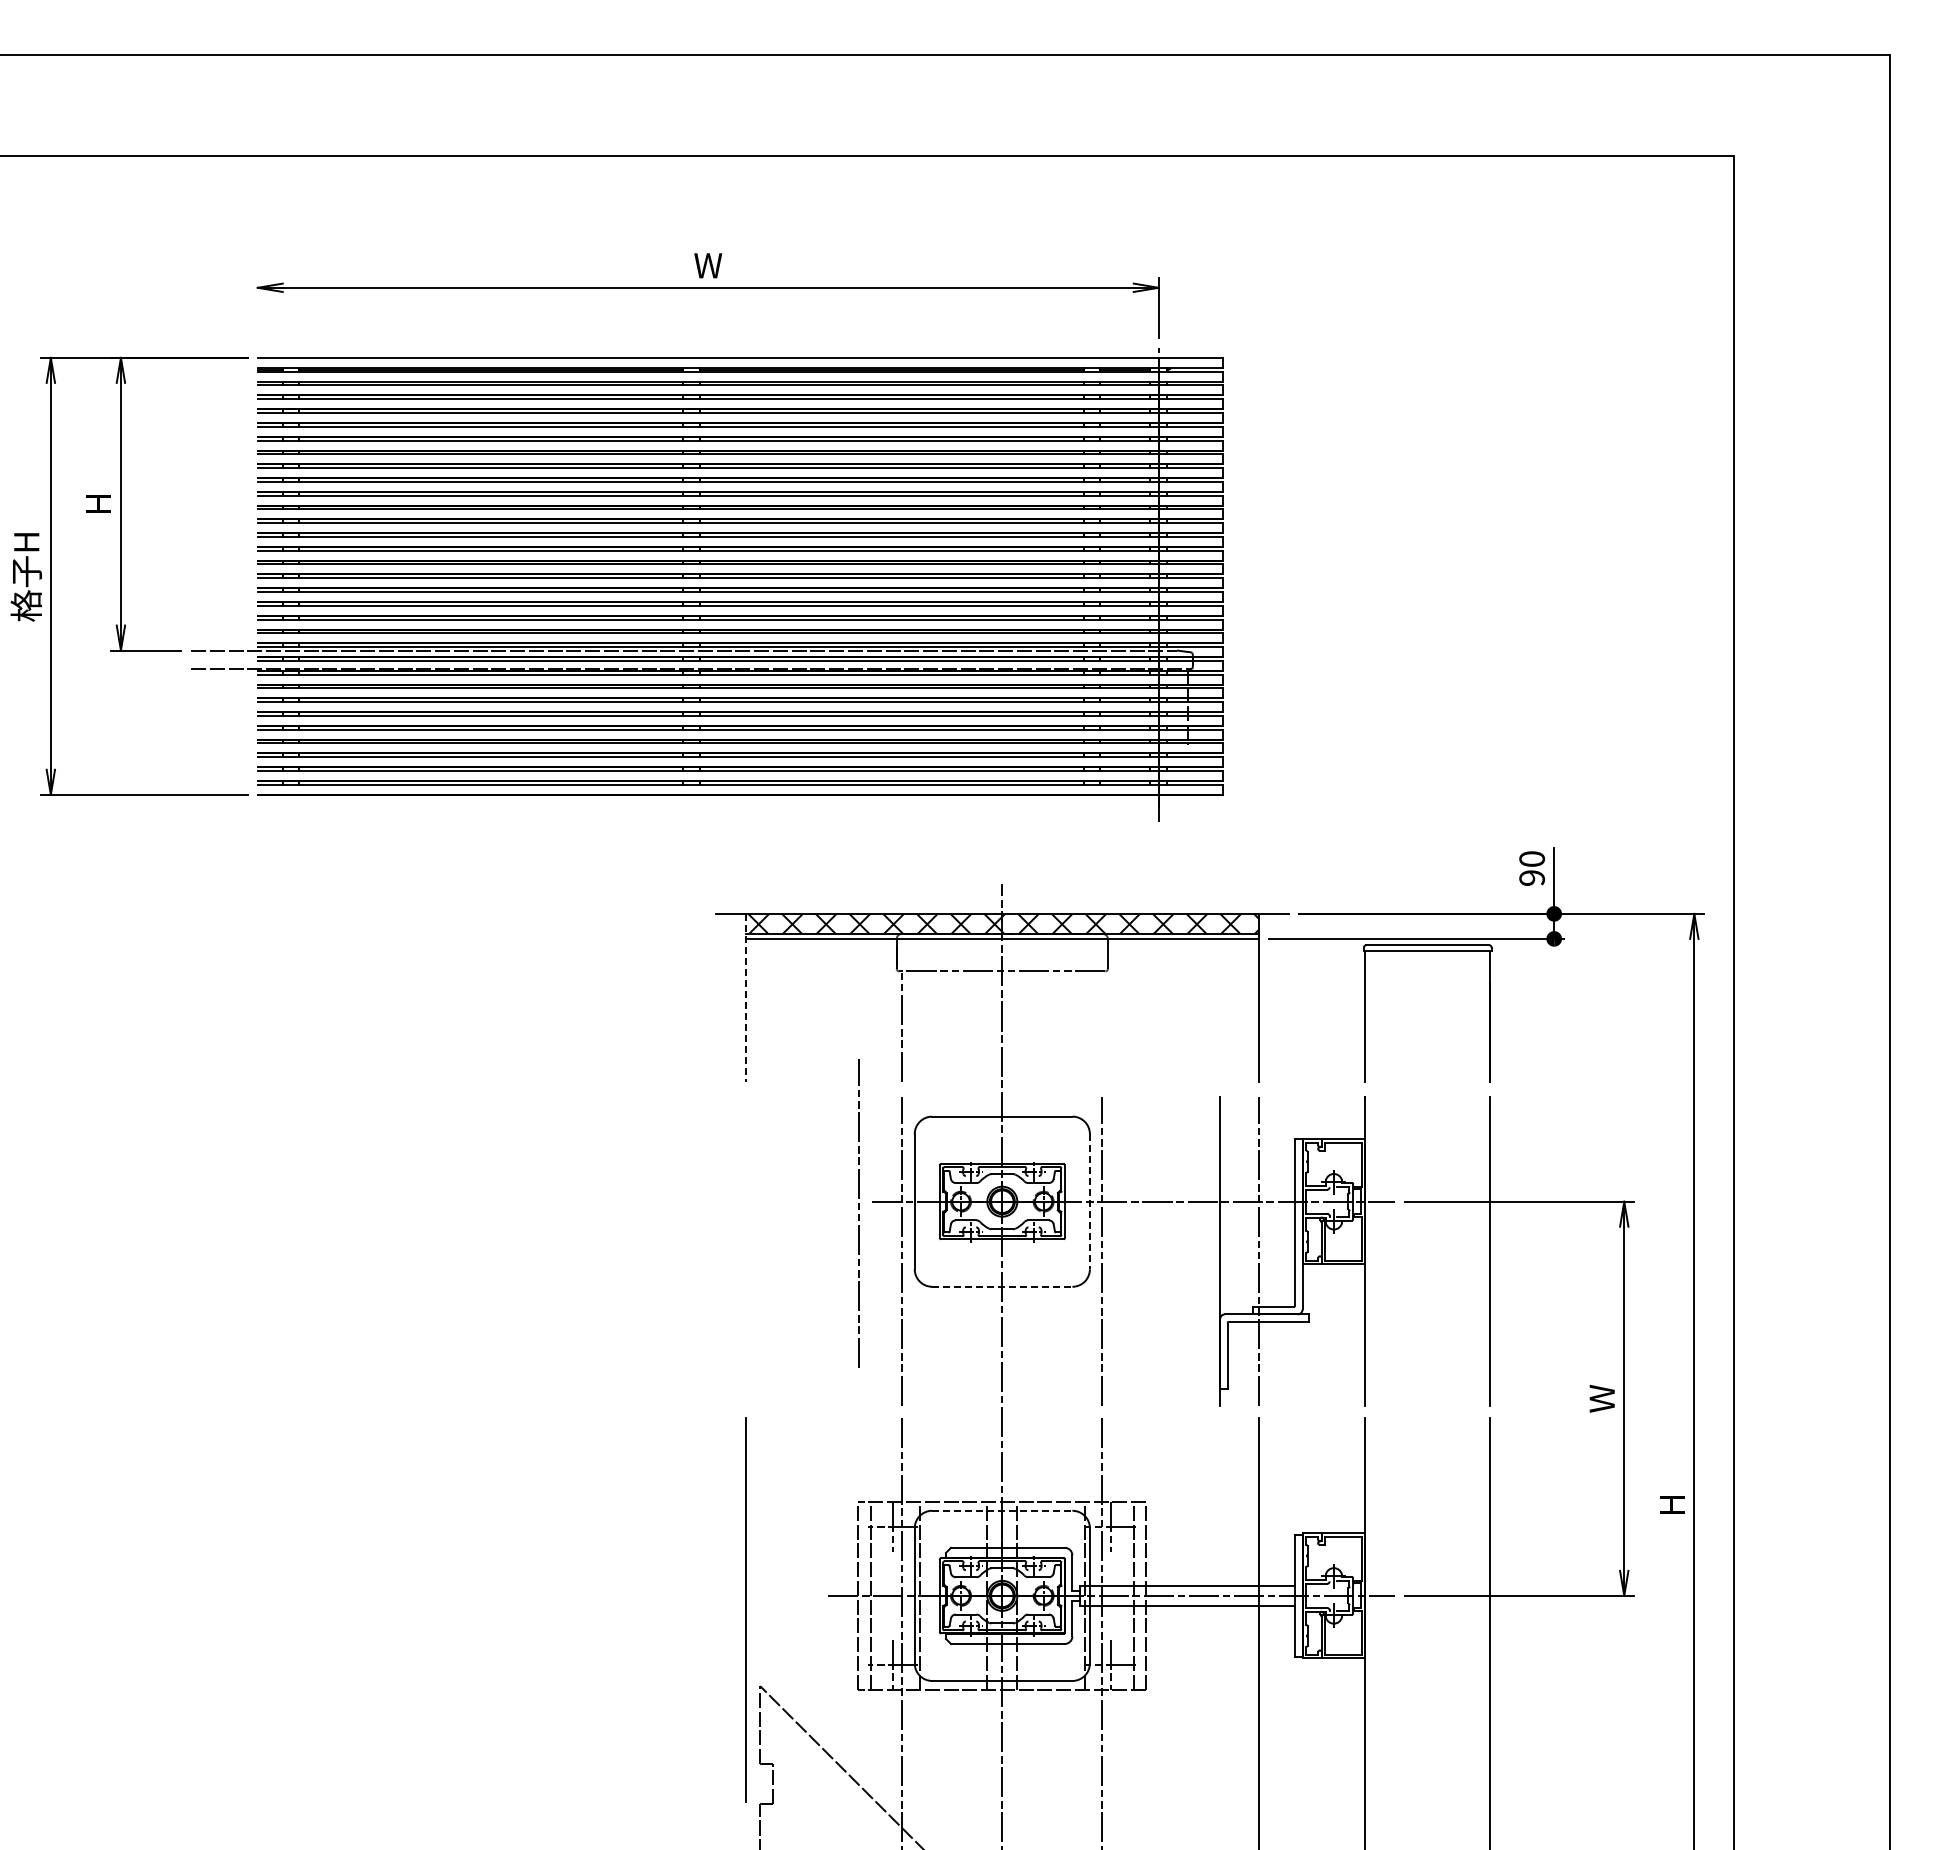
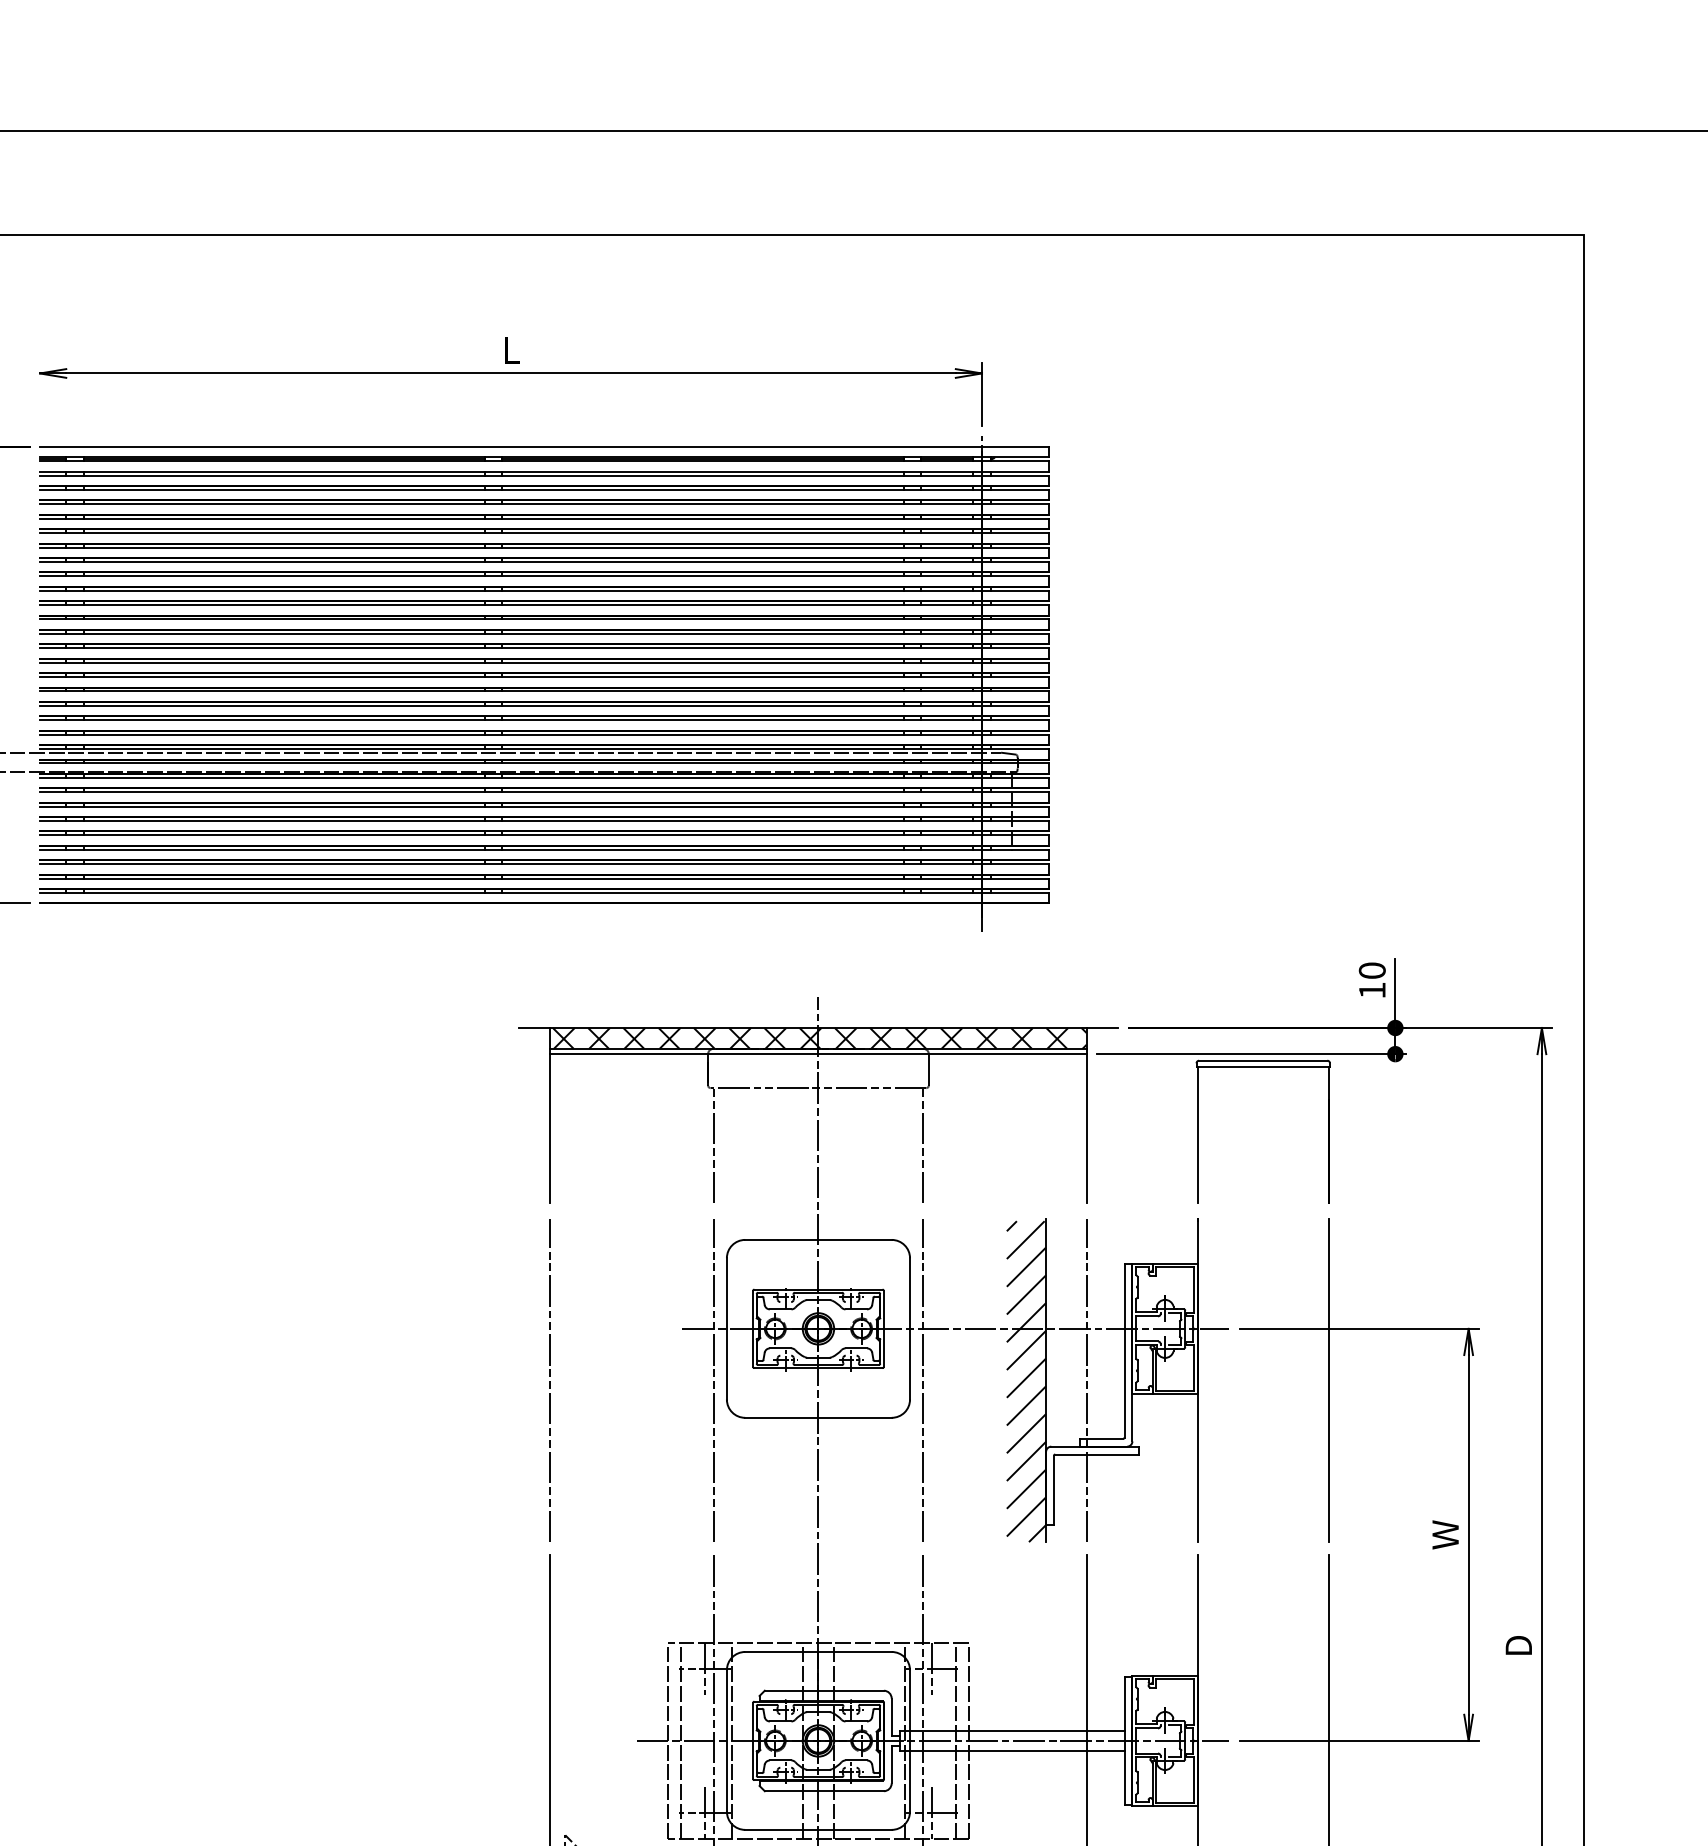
text: (708, 265) -> (511, 350), W -> L
text: (1532, 877) -> (1372, 989), 90 -> 10
line: (745, 997) -> (549, 1115), dashed -> solid
line: (1102, 1026) -> (923, 1145), added
line: (1089, 1201) -> (909, 1328), dashed -> solid
line: (858, 1214) -> (549, 1381), moved
hatch: (1201, 1251) -> (1026, 1380), added
line: (1002, 1286) -> (818, 1417), dashed -> solid
text: (1671, 1504) -> (1518, 1645), H -> D
line: (1002, 1510) -> (818, 1651), dashed -> solid

